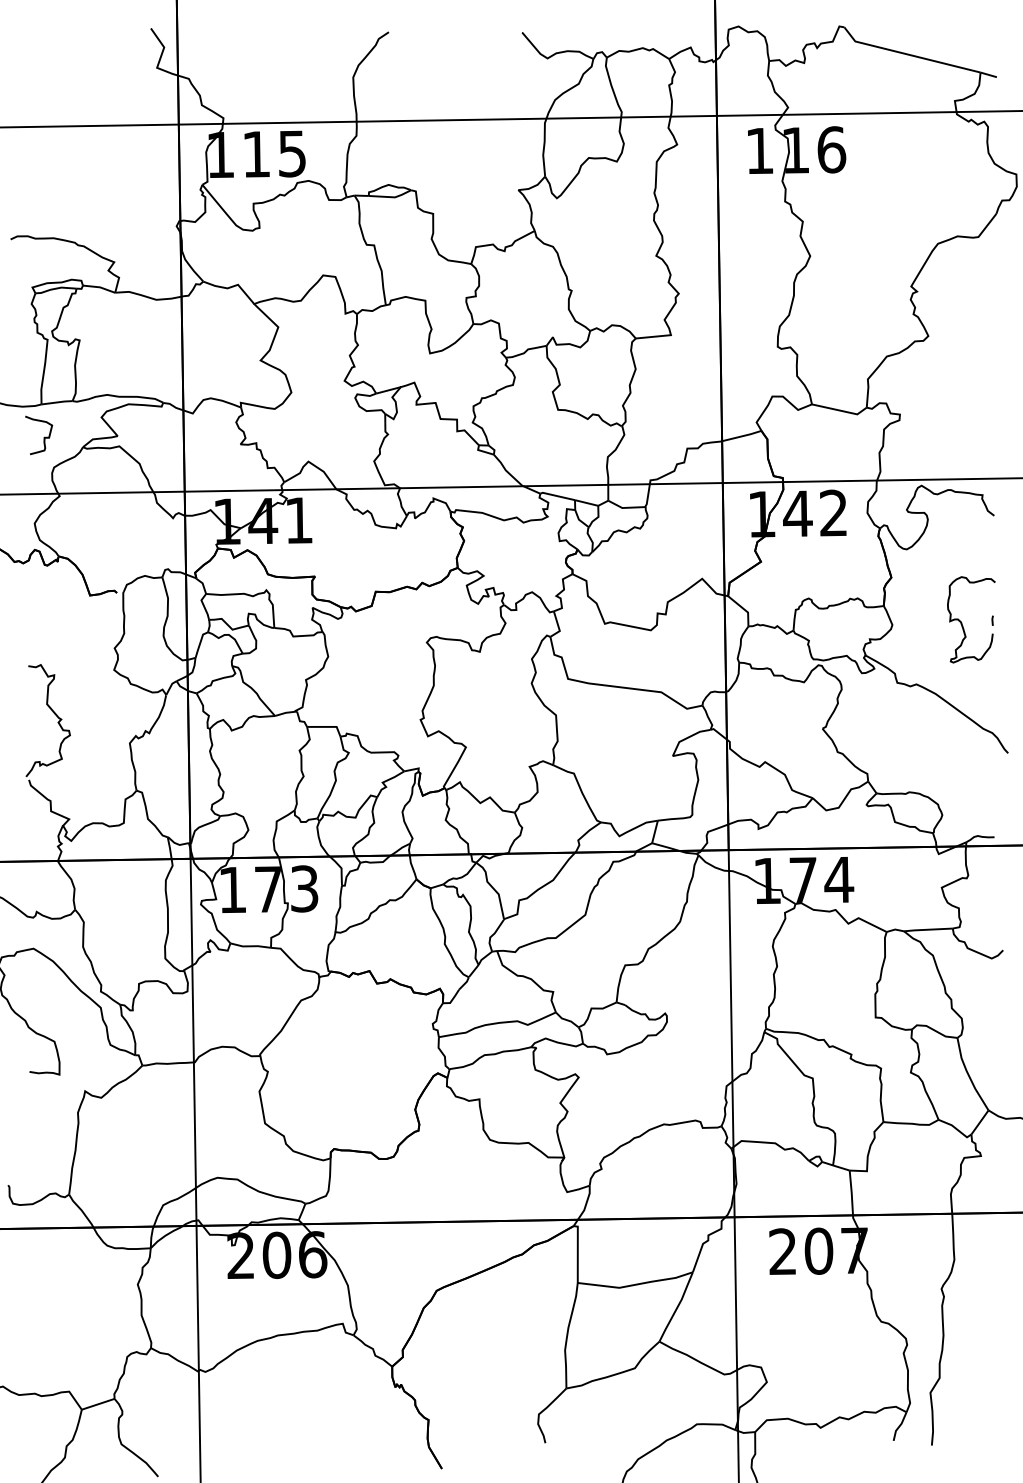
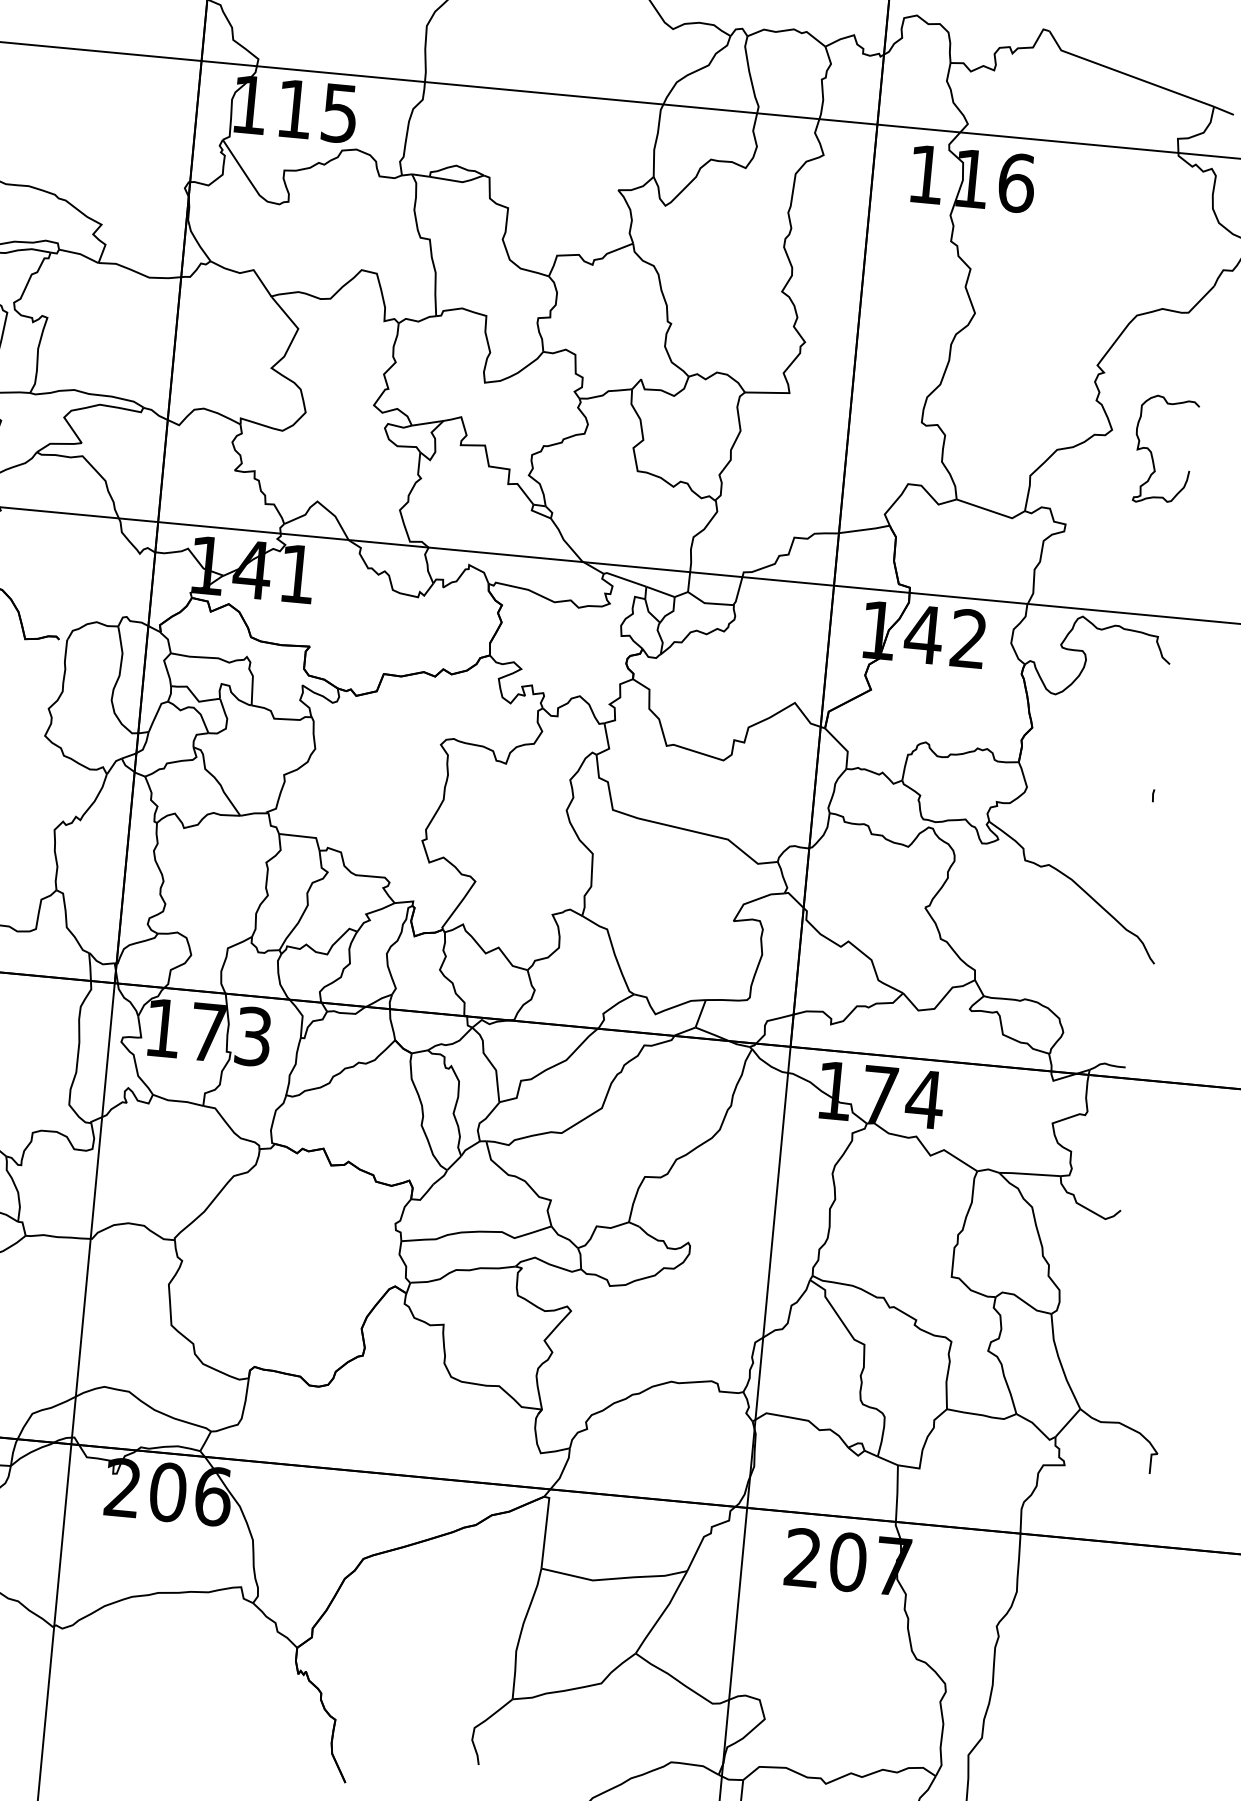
curve: (962, 622) -> (1152, 452), moved

